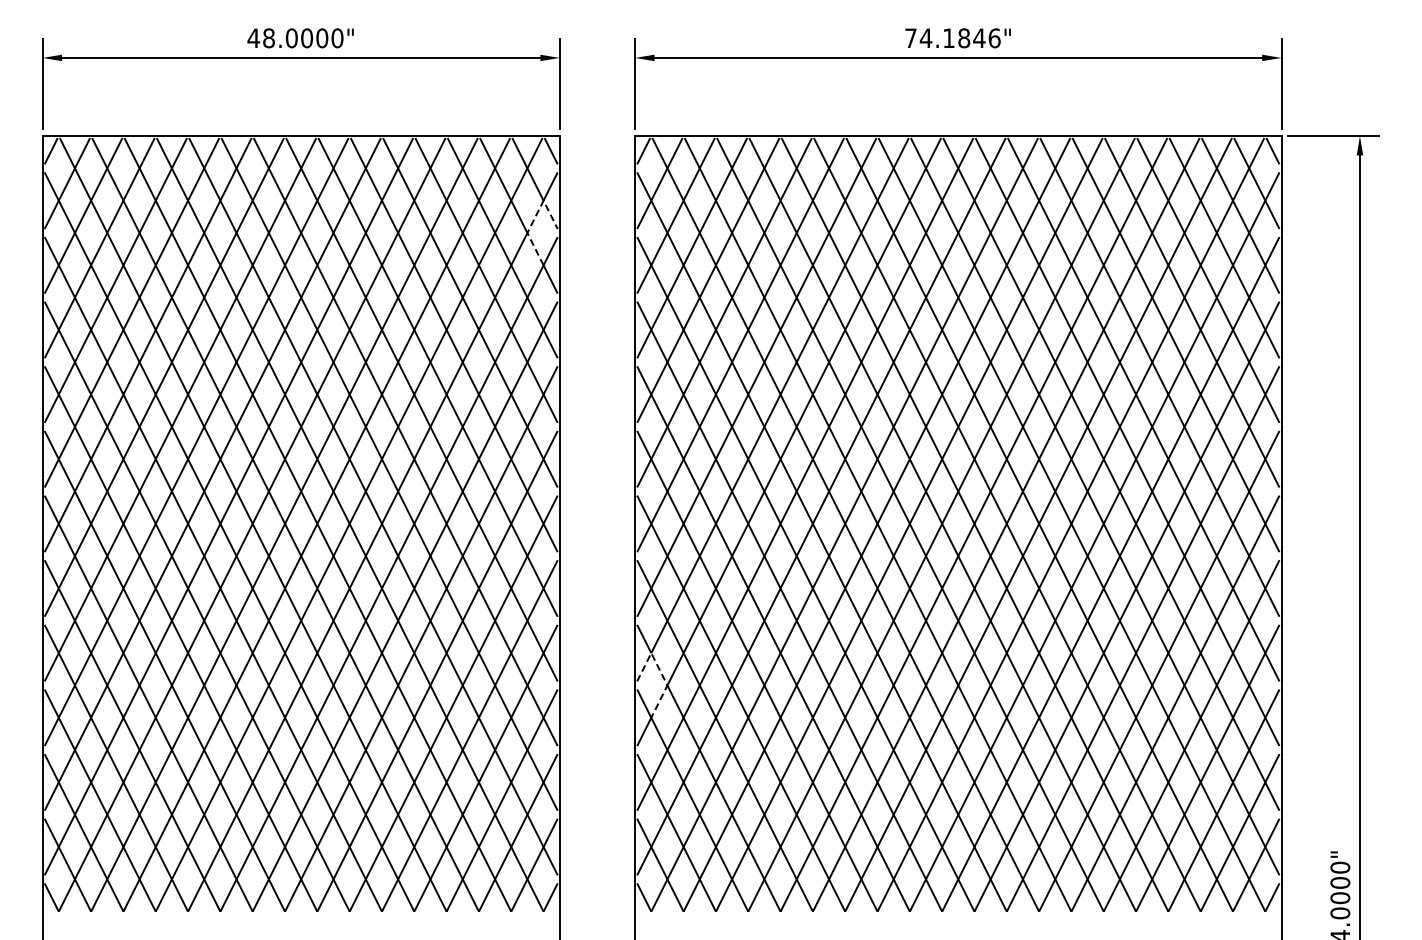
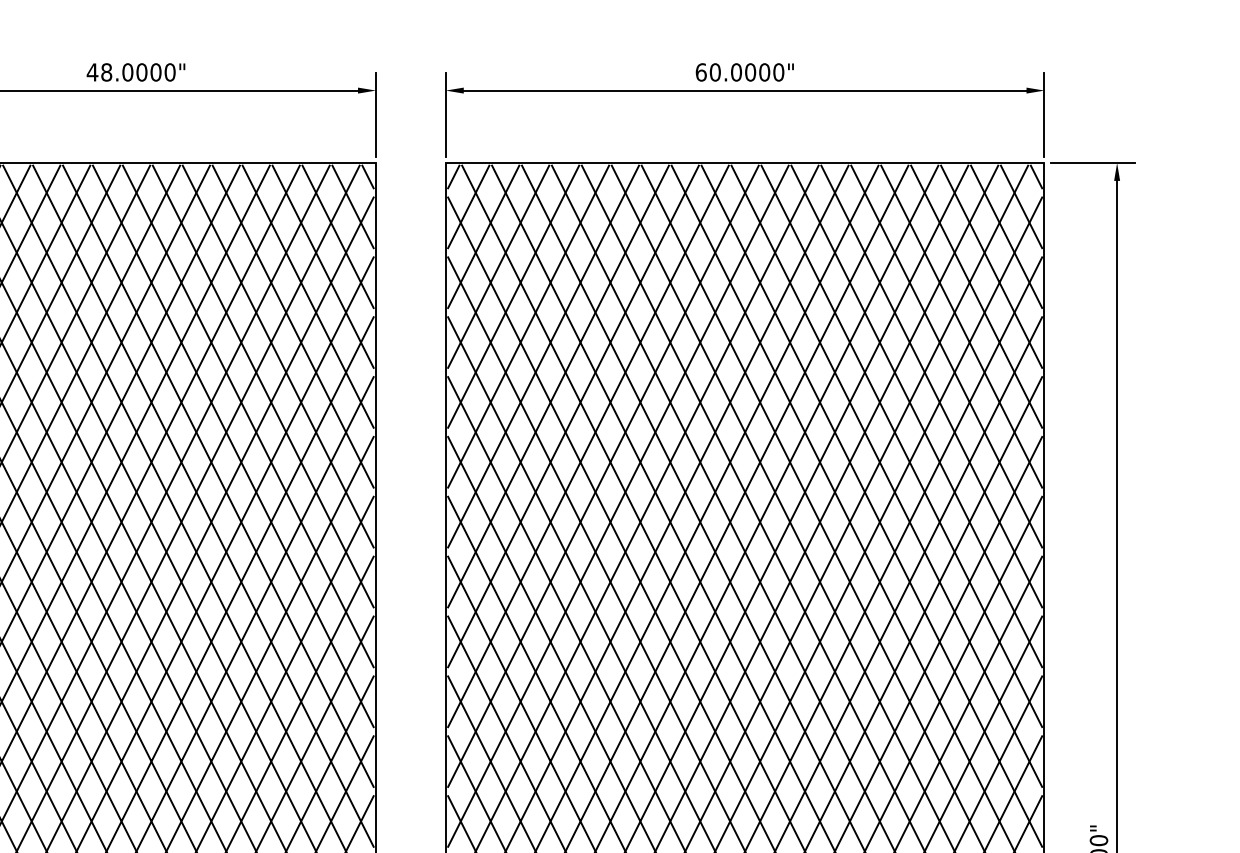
text: (952, 38) -> (739, 72), 74.1846" -> 60.0000"
line: (534, 219) -> (352, 240), dashed -> solid
line: (660, 671) -> (469, 658), dashed -> solid

